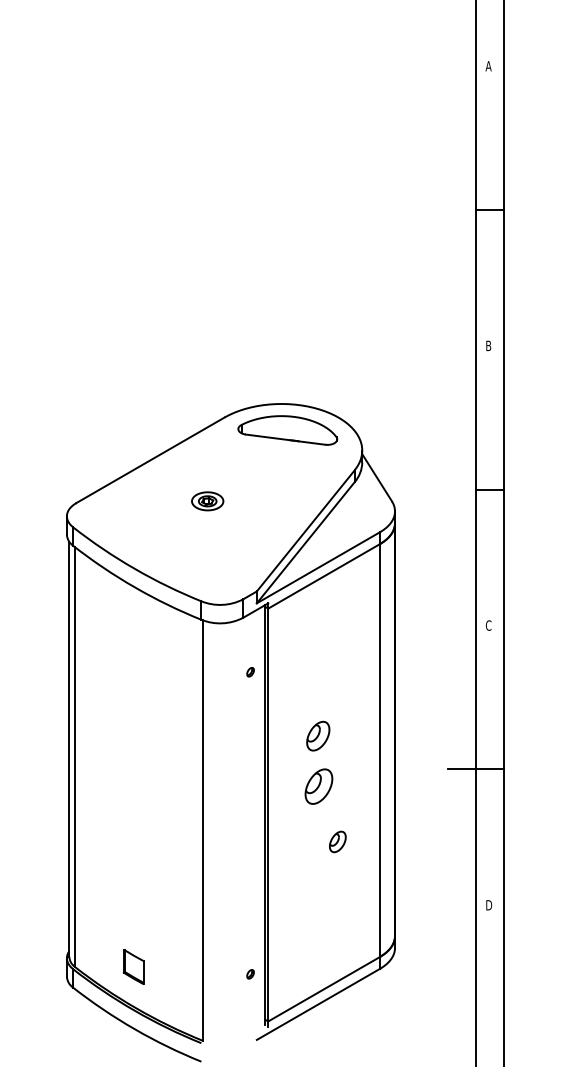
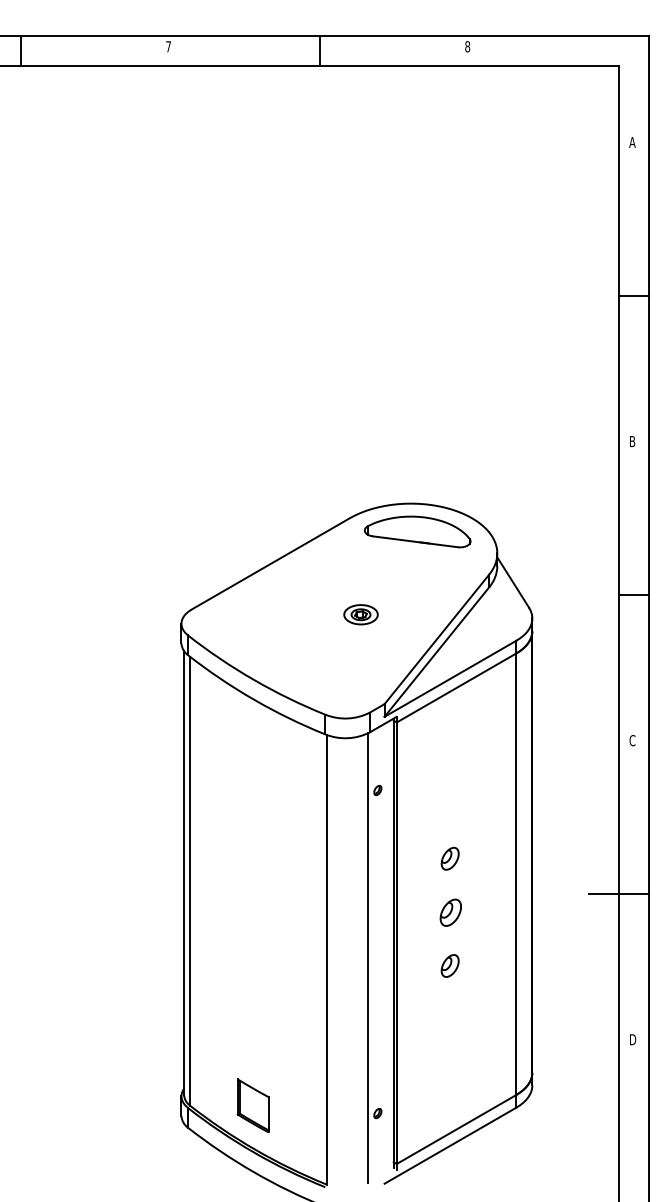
part: (207, 501) -> (360, 614), moved
part: (317, 735) -> (449, 858), size x0.71
part: (318, 786) -> (450, 912), size x0.71
line: (241, 828) -> (368, 957), added
part: (337, 841) -> (449, 965), moved
part: (133, 966) -> (252, 1105), size x1.43

